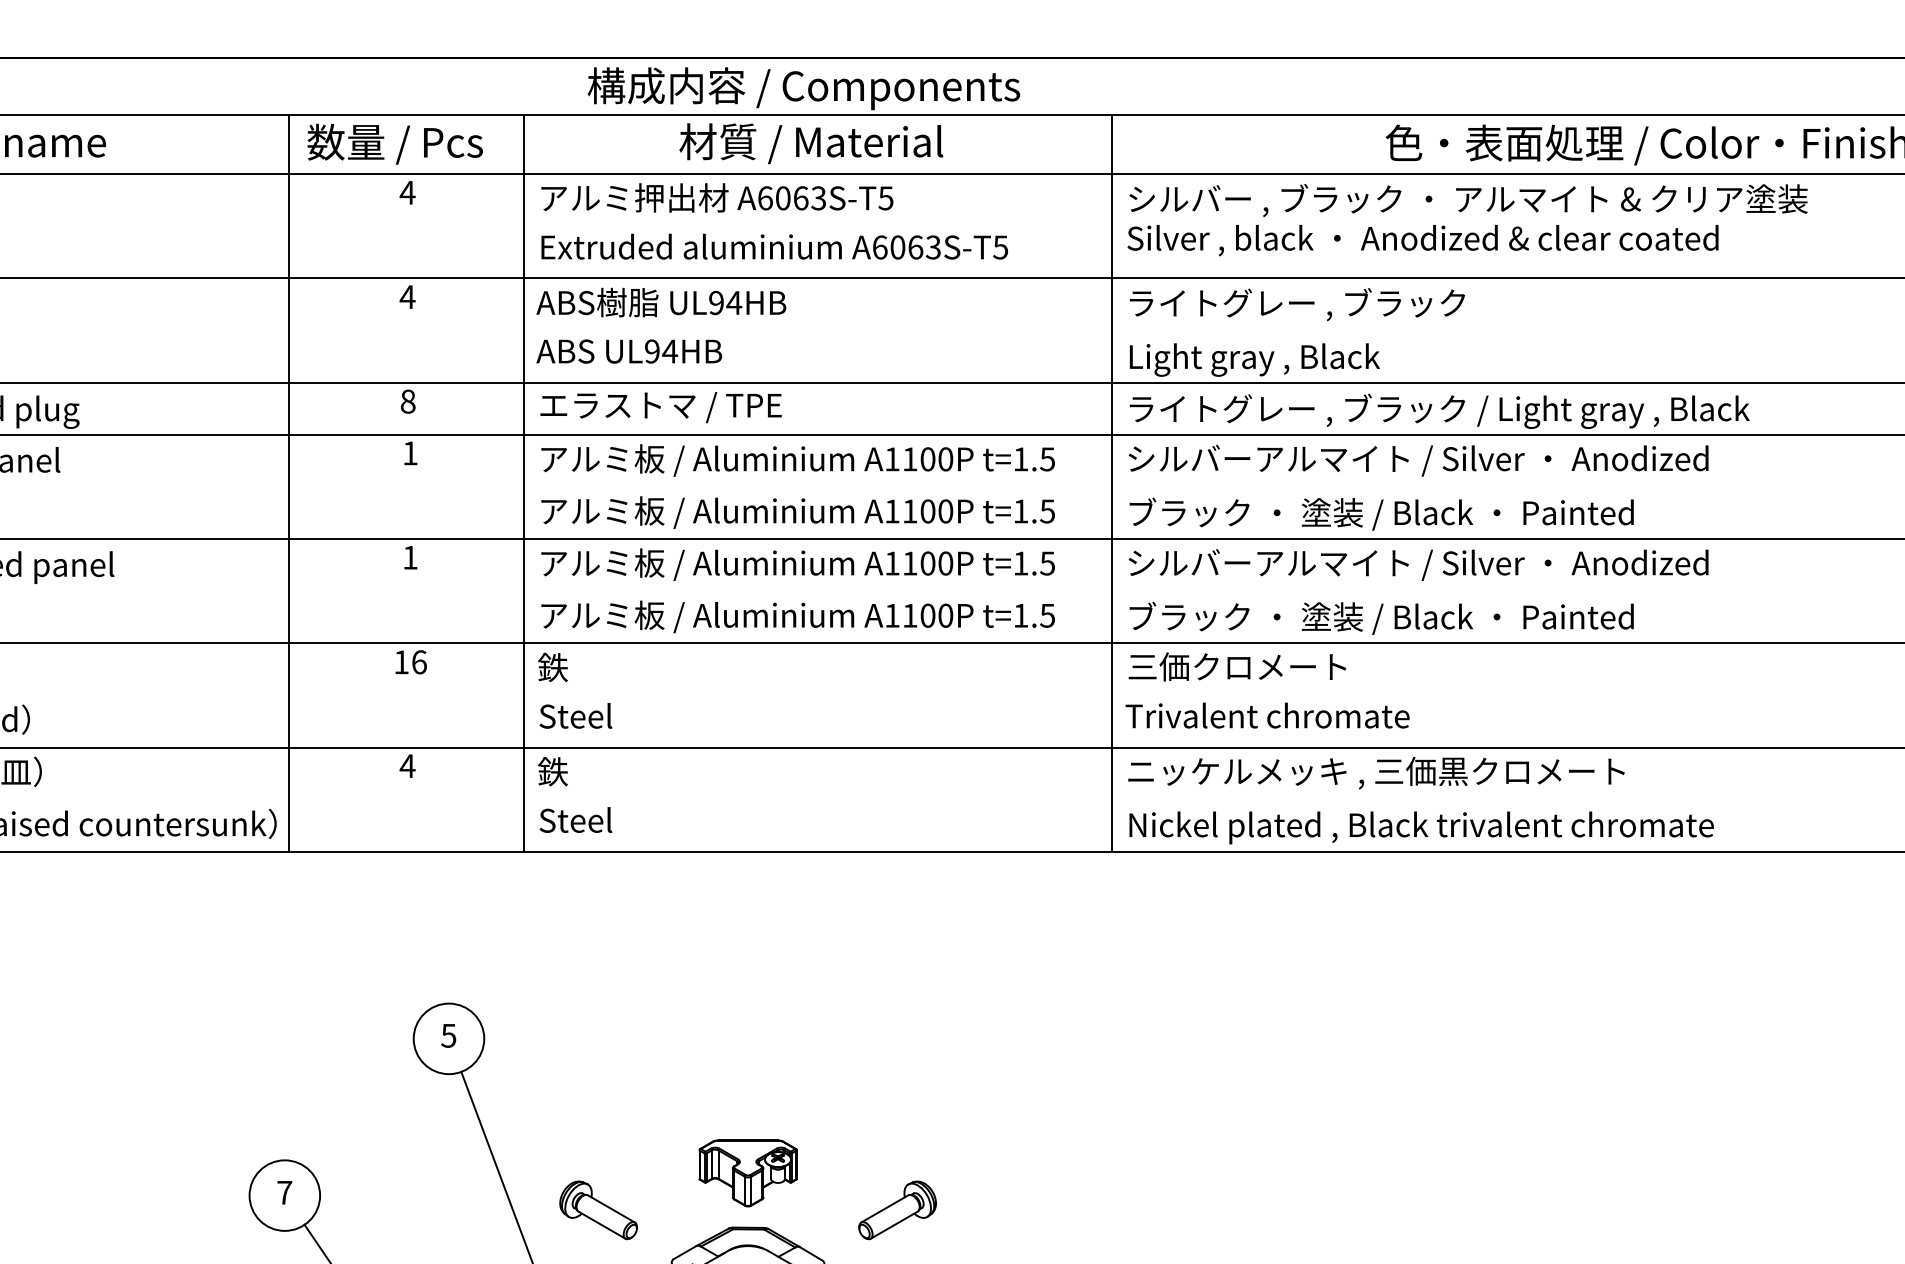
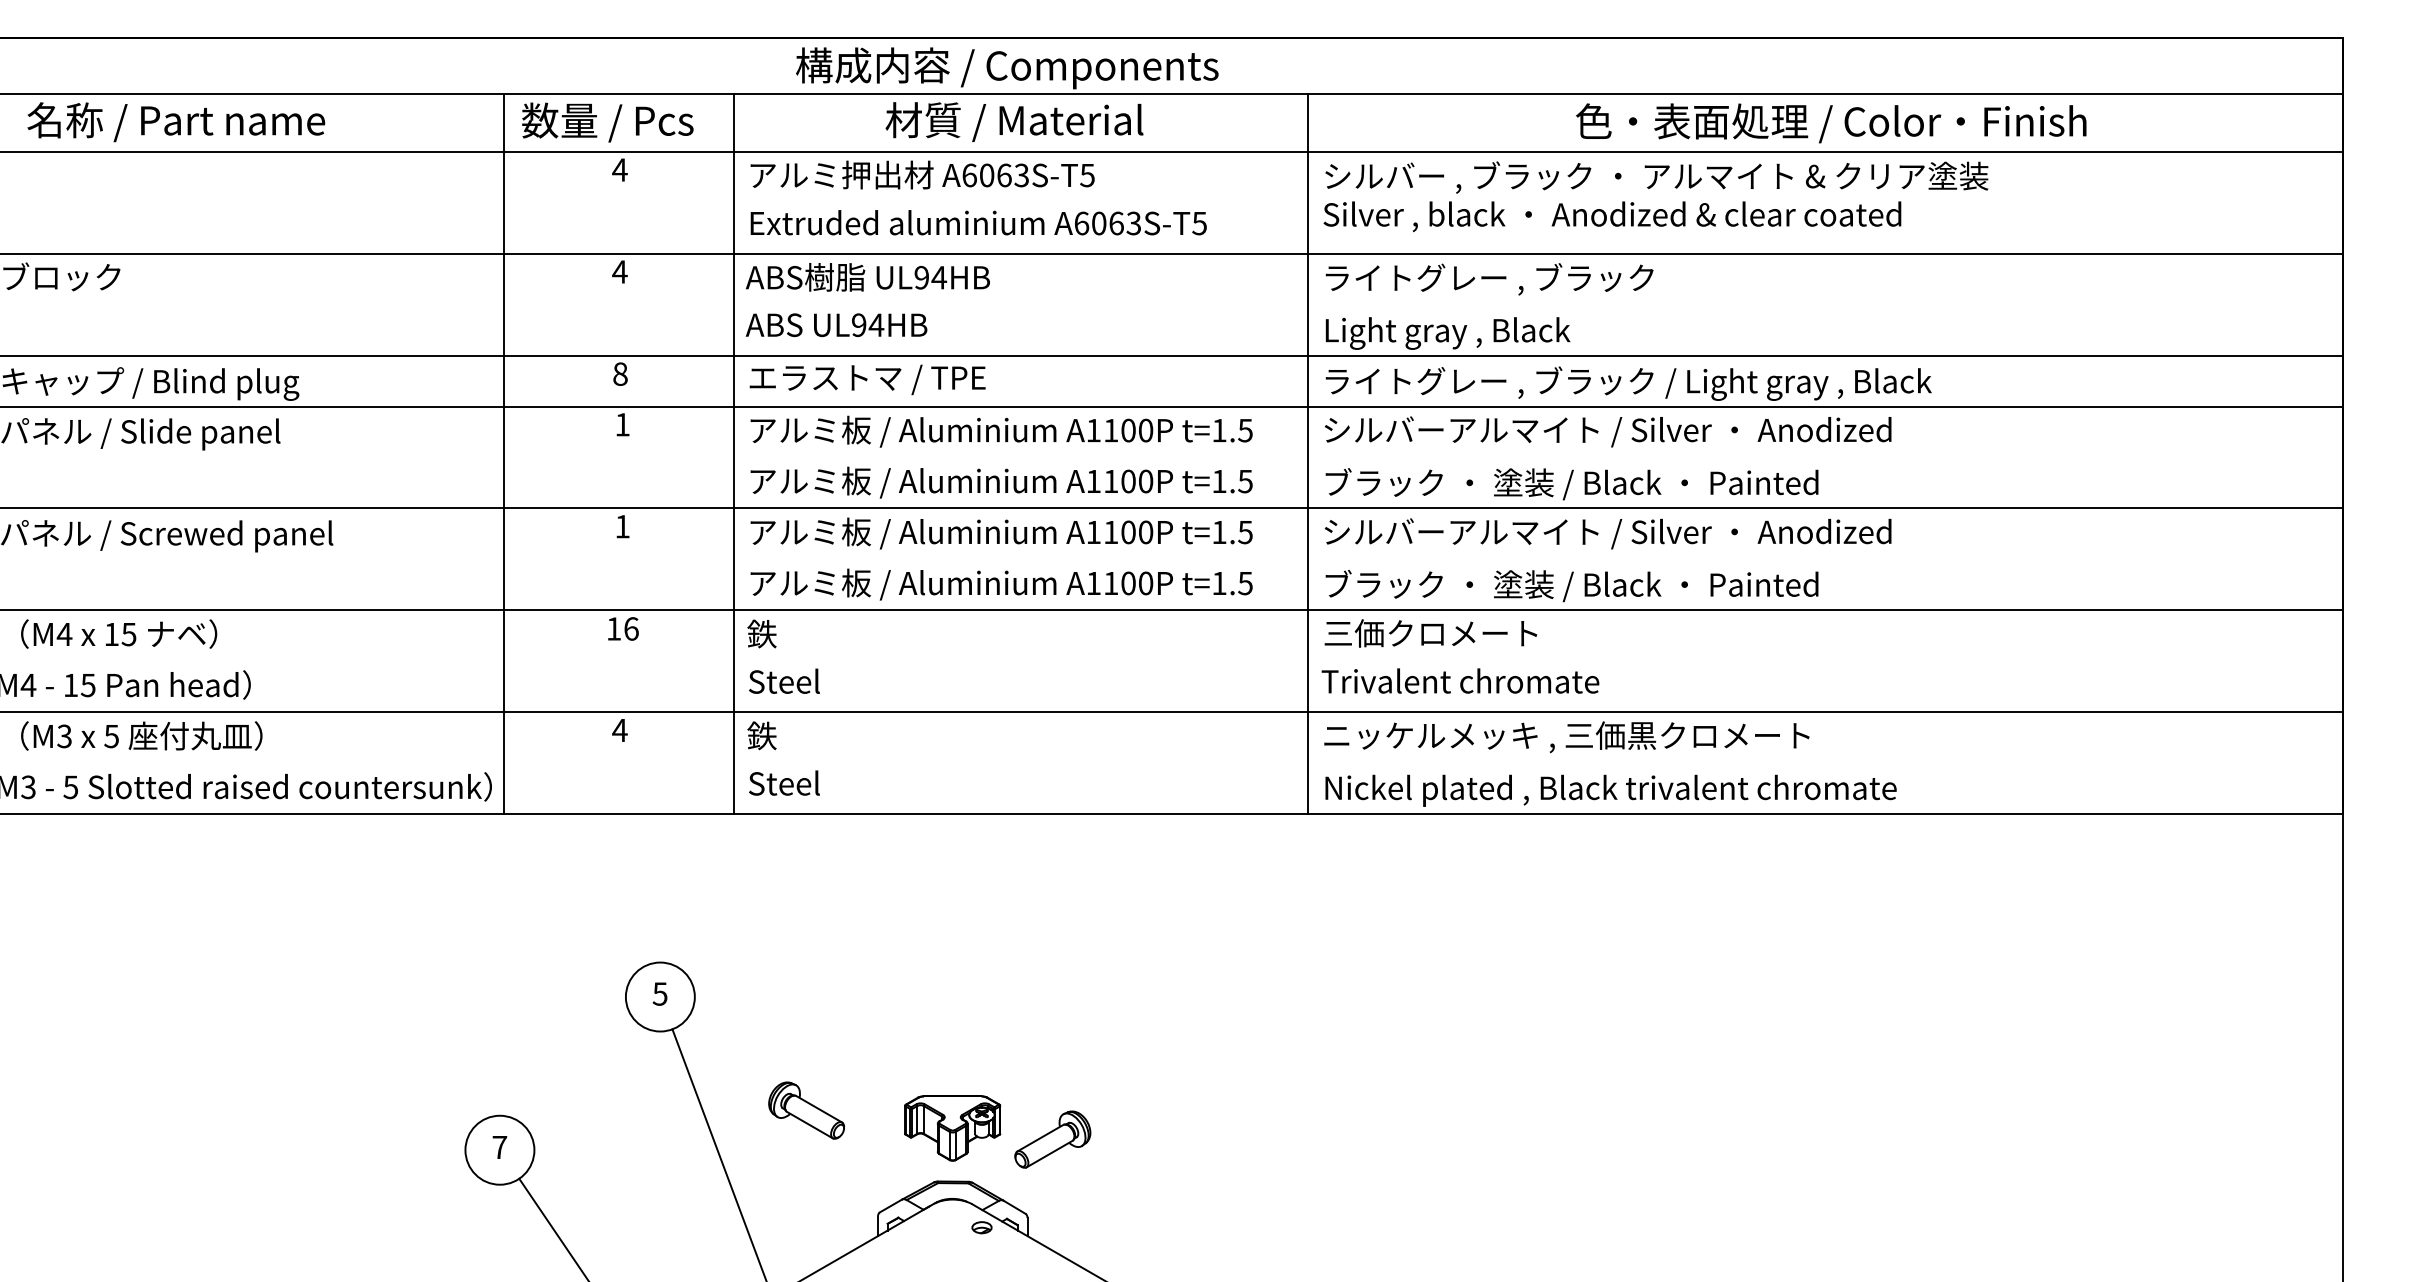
part: (598, 1210) -> (806, 1110), moved
part: (897, 1210) -> (1052, 1139), moved

